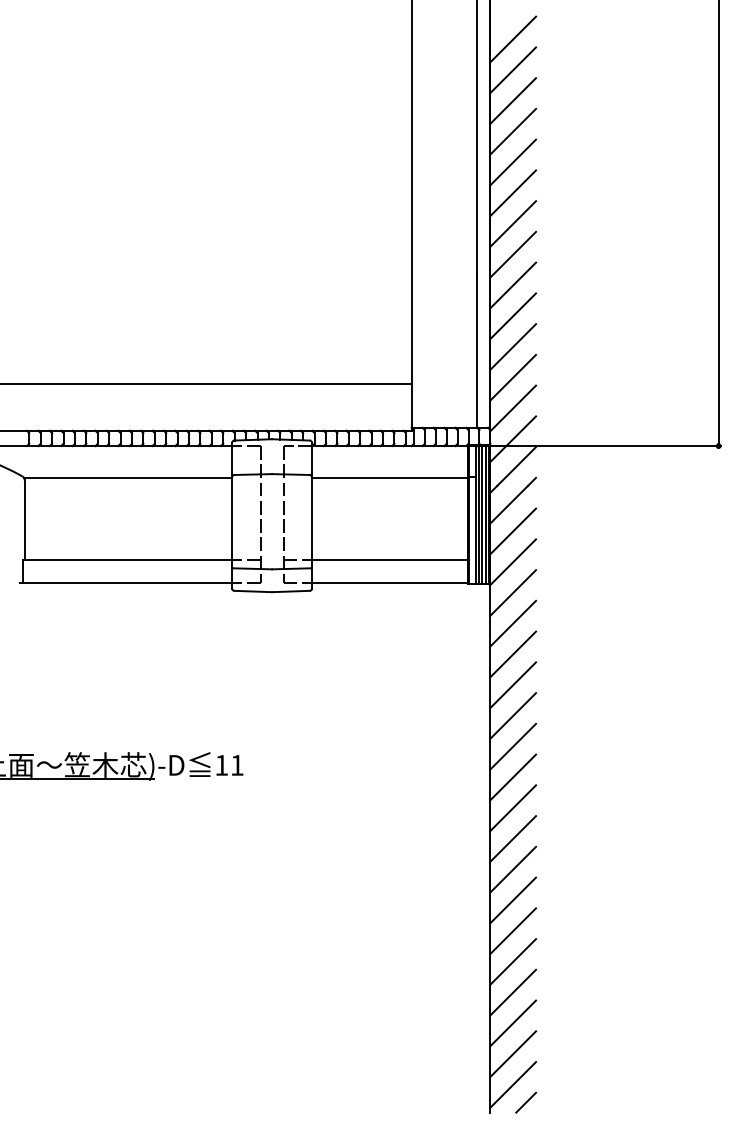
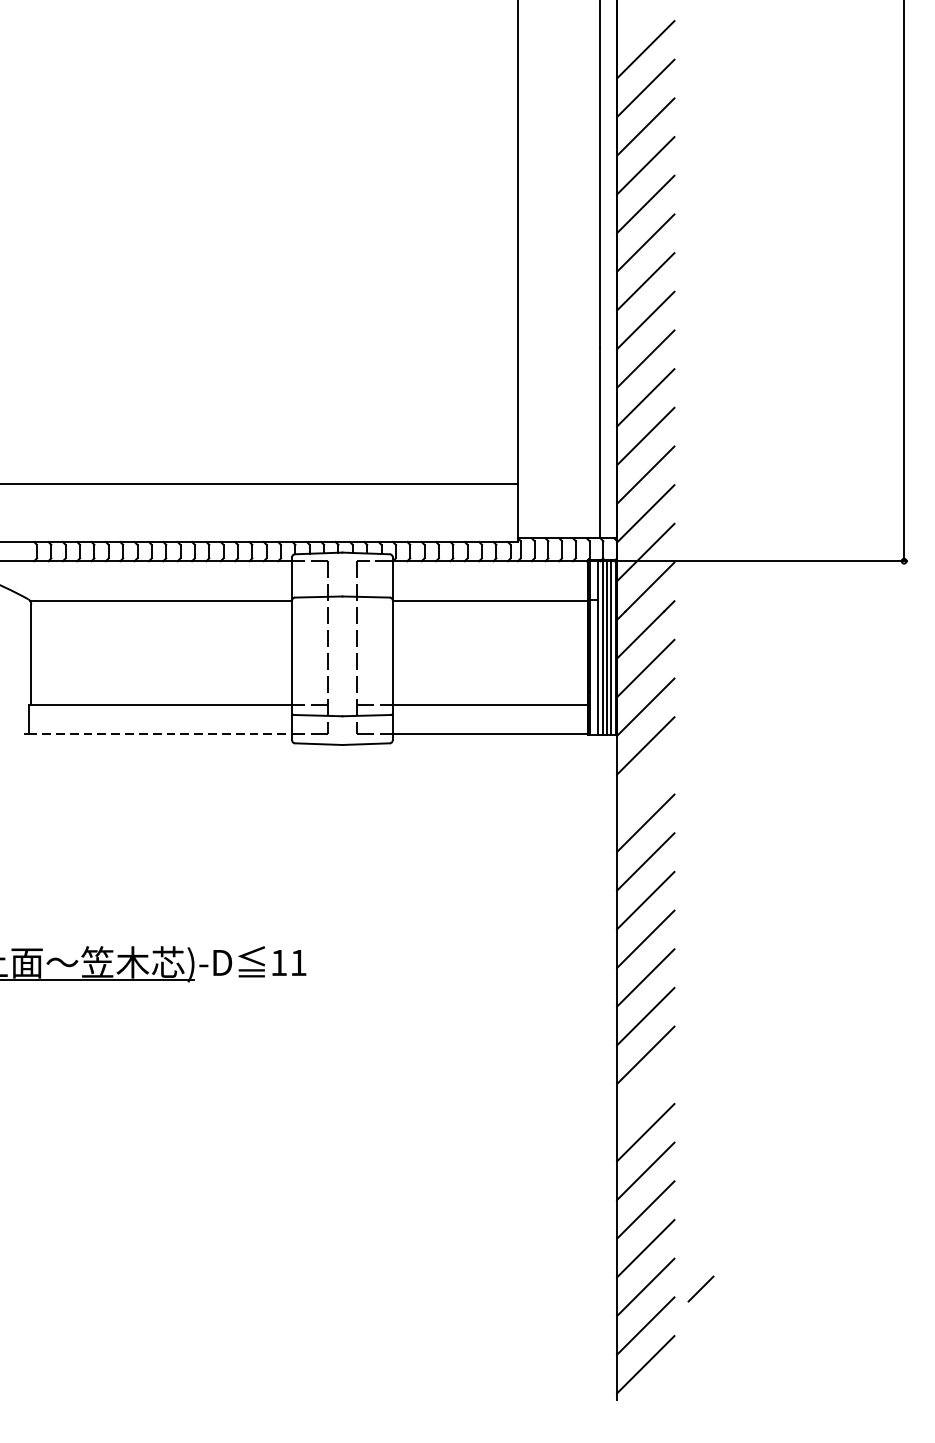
line: (127, 583) -> (160, 734), solid -> dashed
line: (513, 623) -> (646, 784), removed
line: (513, 869) -> (646, 1093), removed
line: (526, 1102) -> (701, 1288), moved

